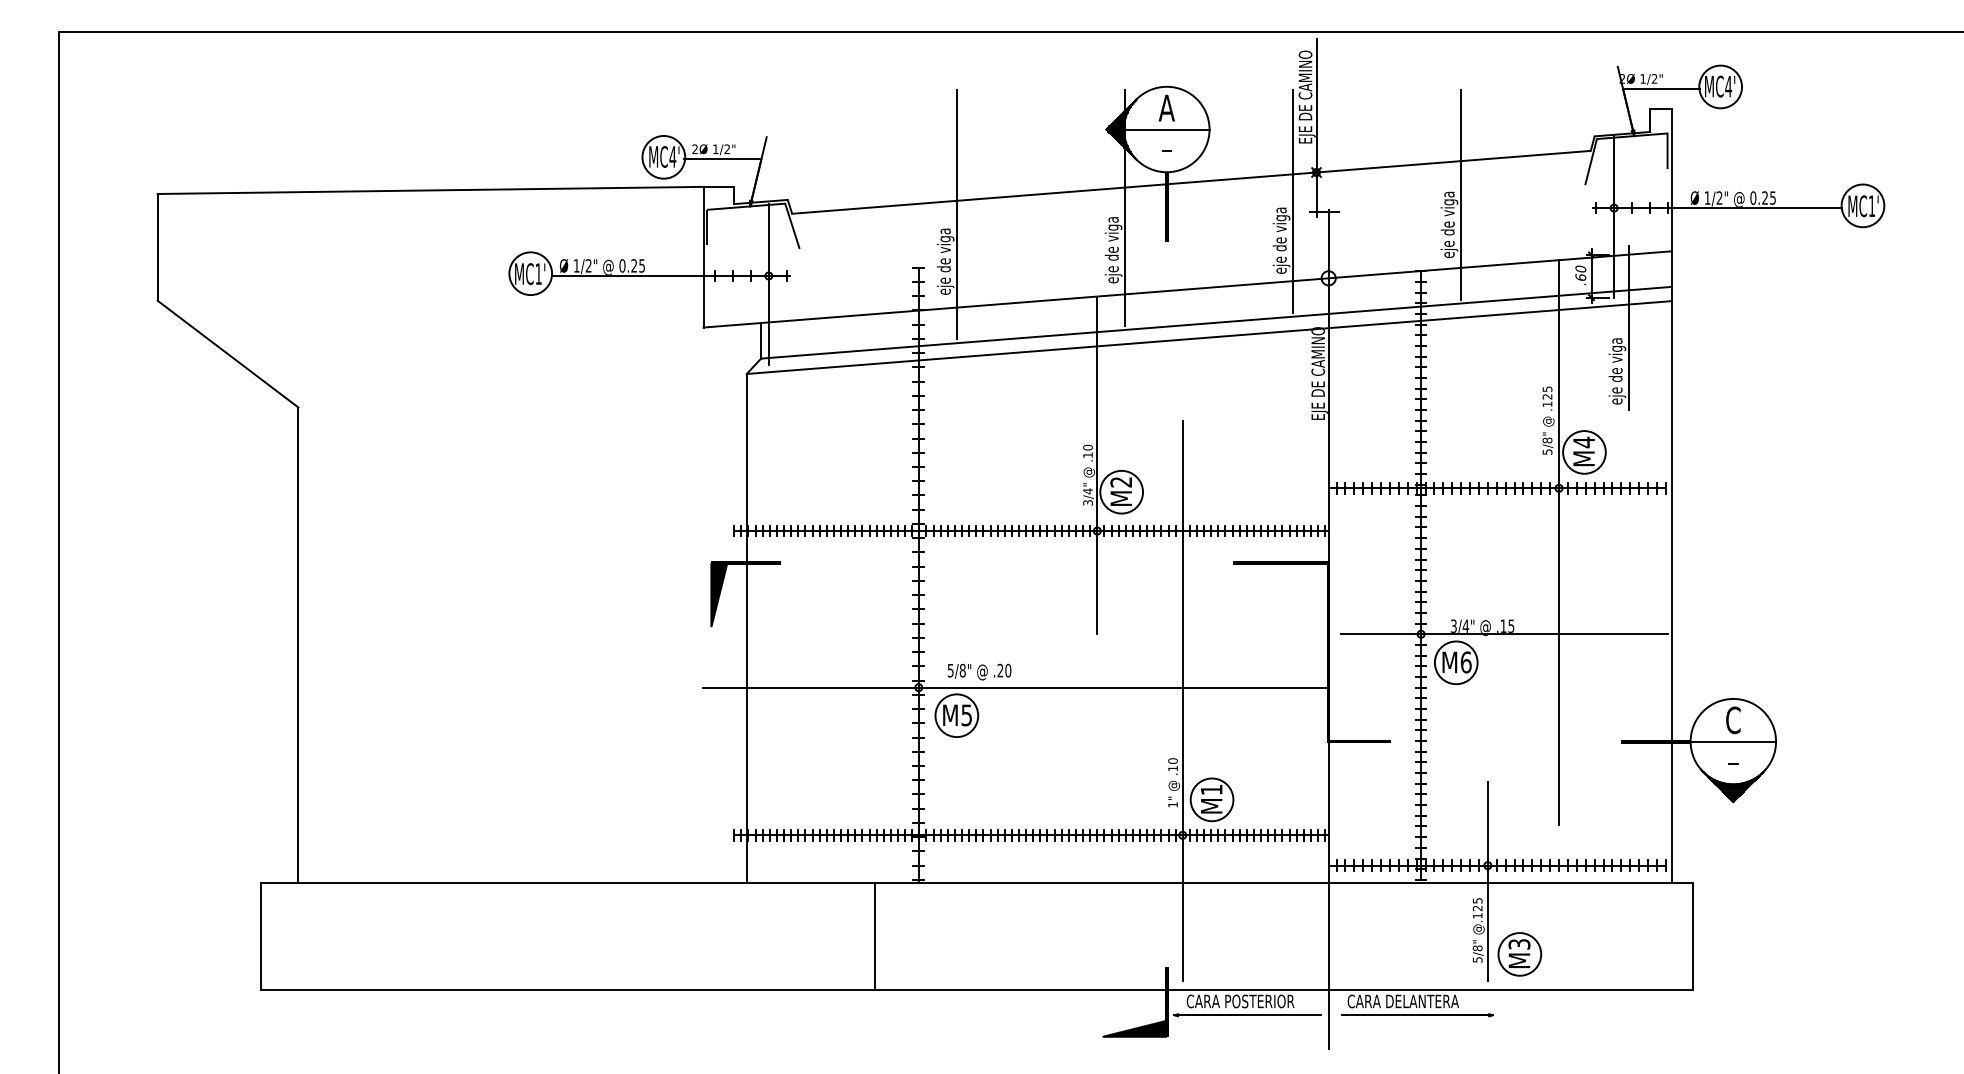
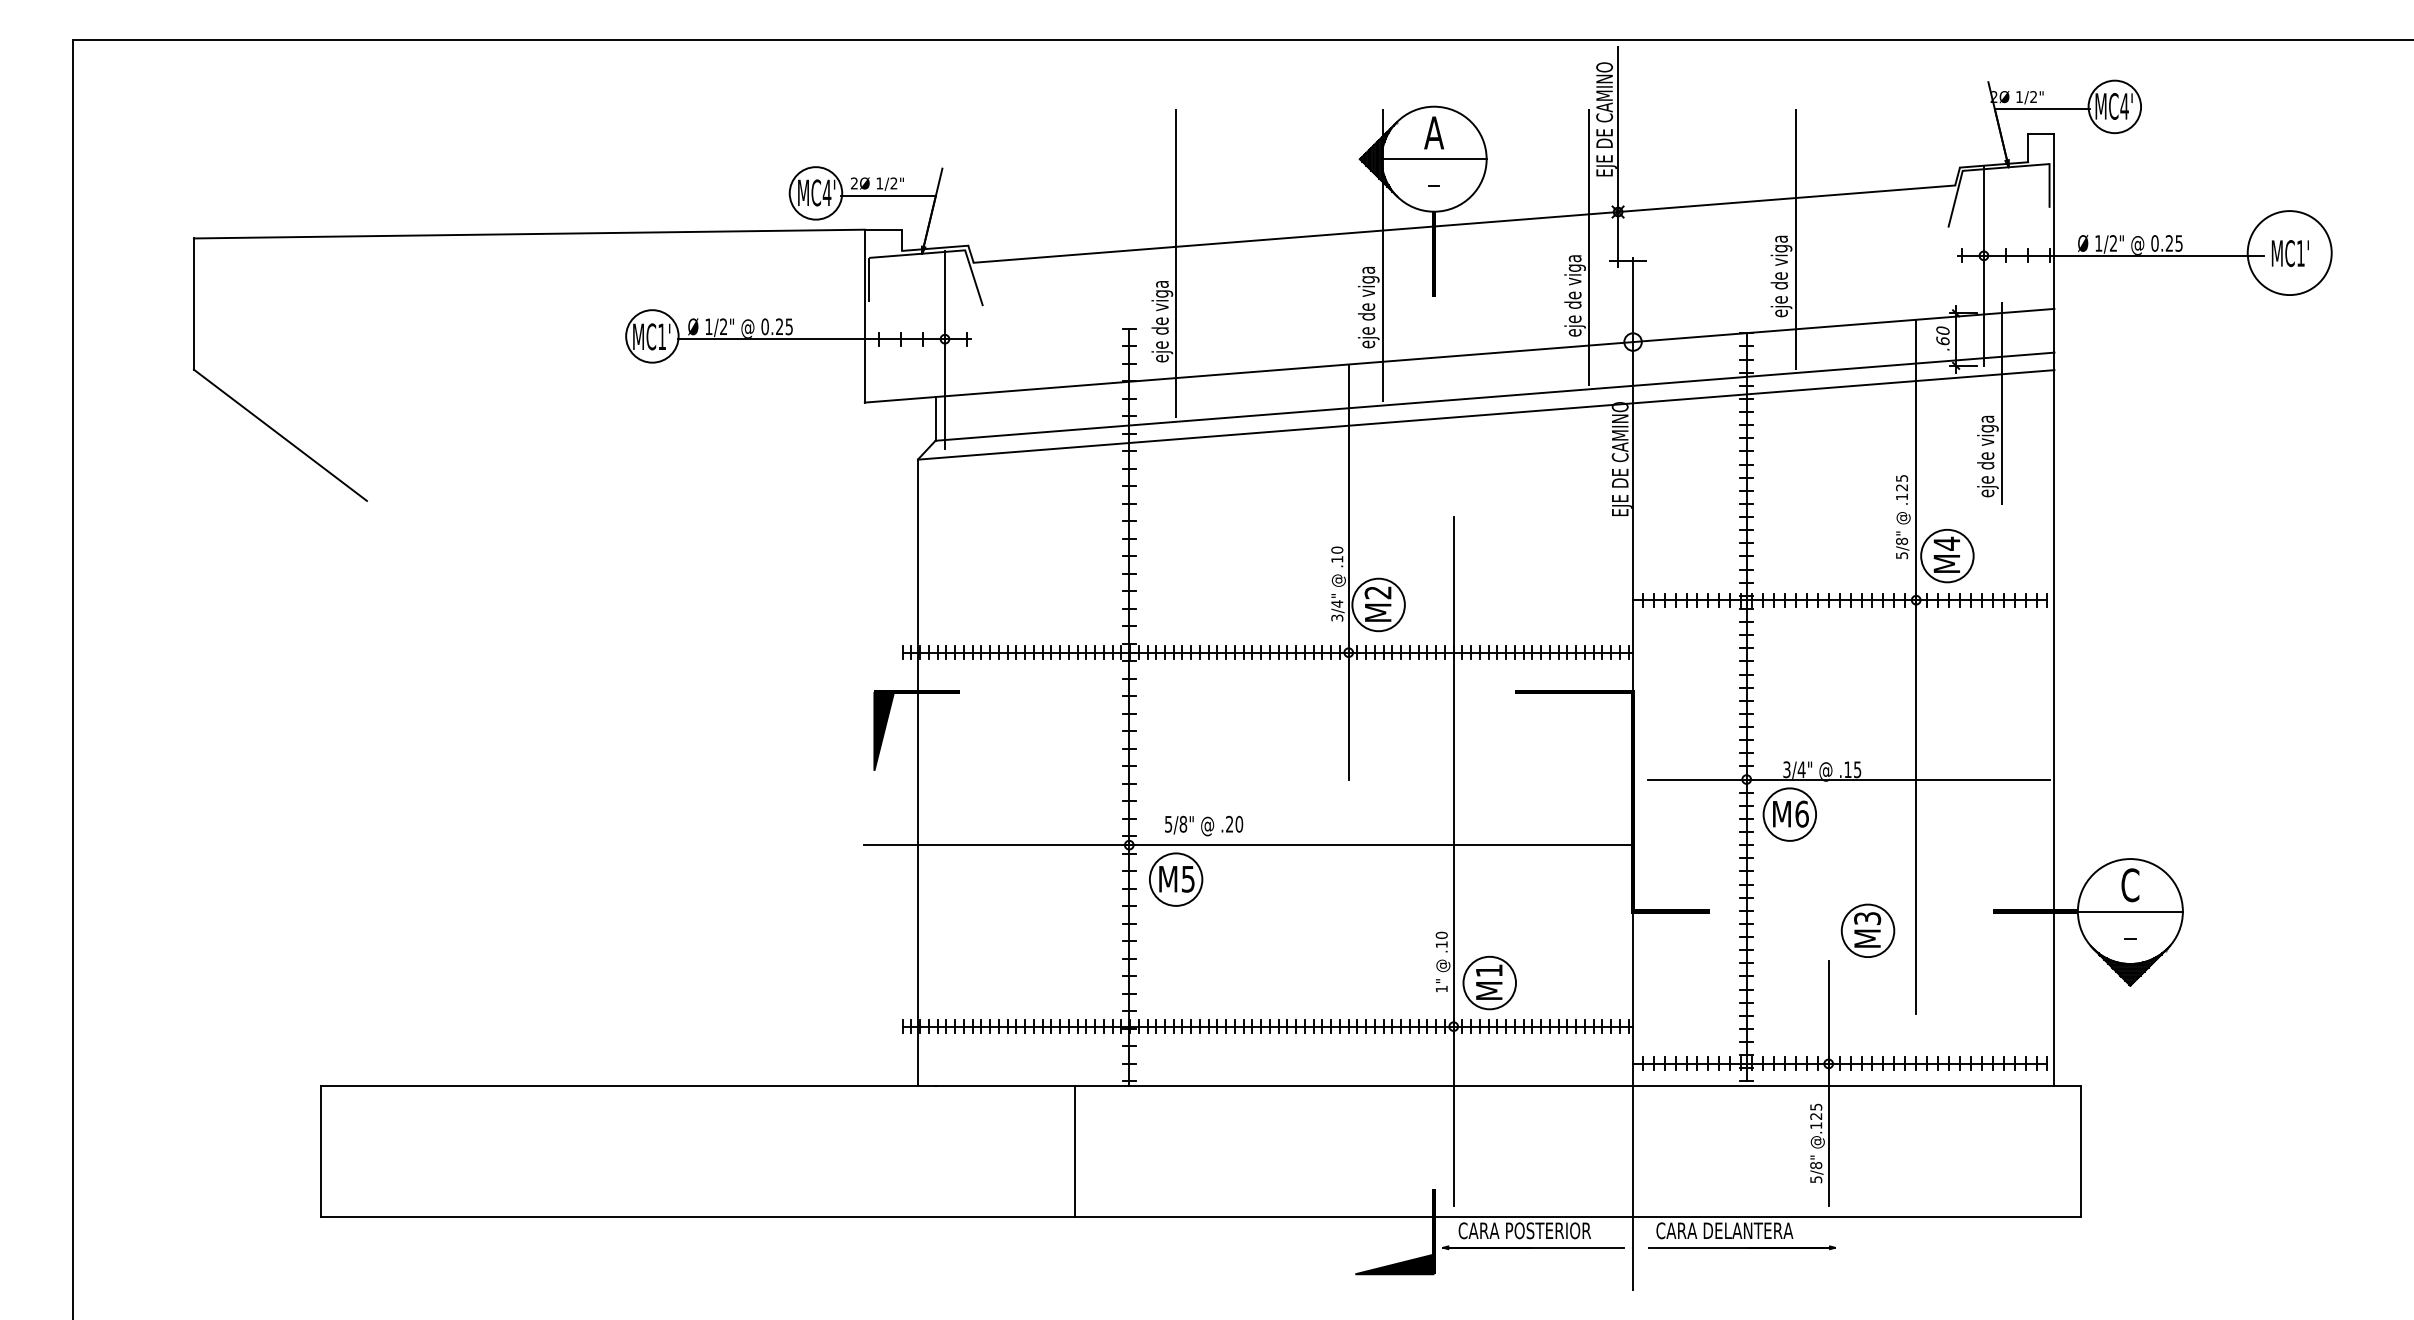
circle: (1862, 205) -> (2289, 252), size x1.6
line: (298, 645) -> (366, 793), removed
part: (1519, 954) -> (1867, 930), moved

